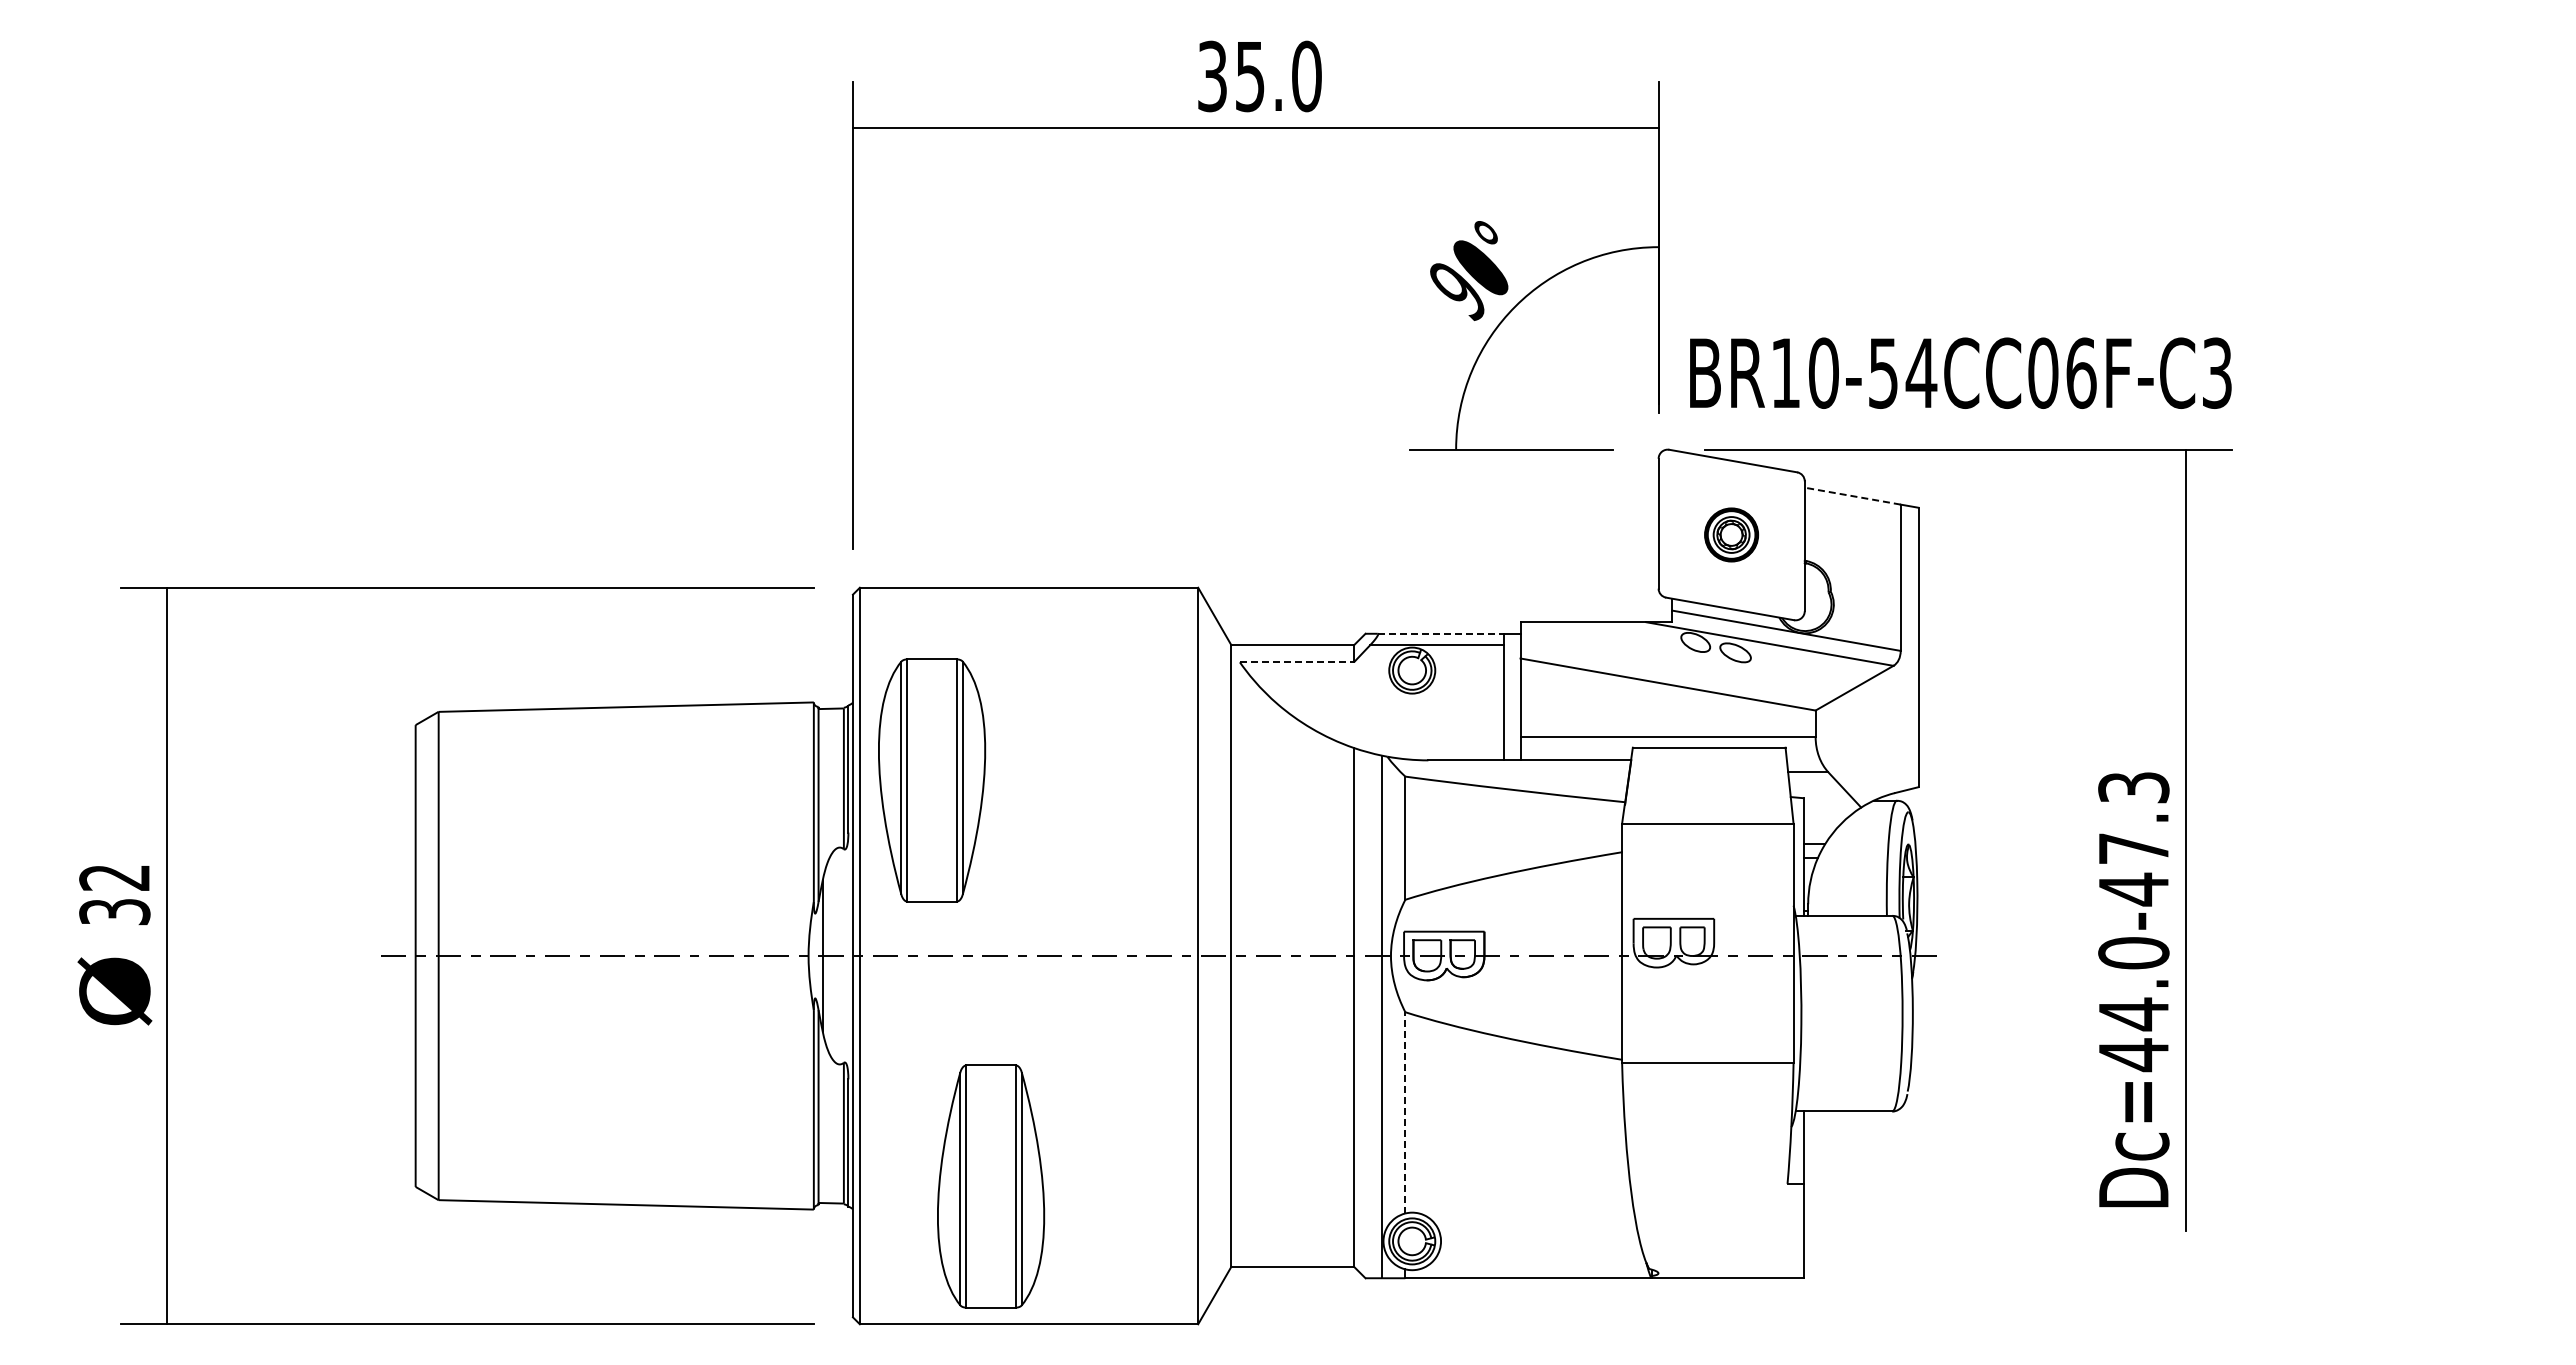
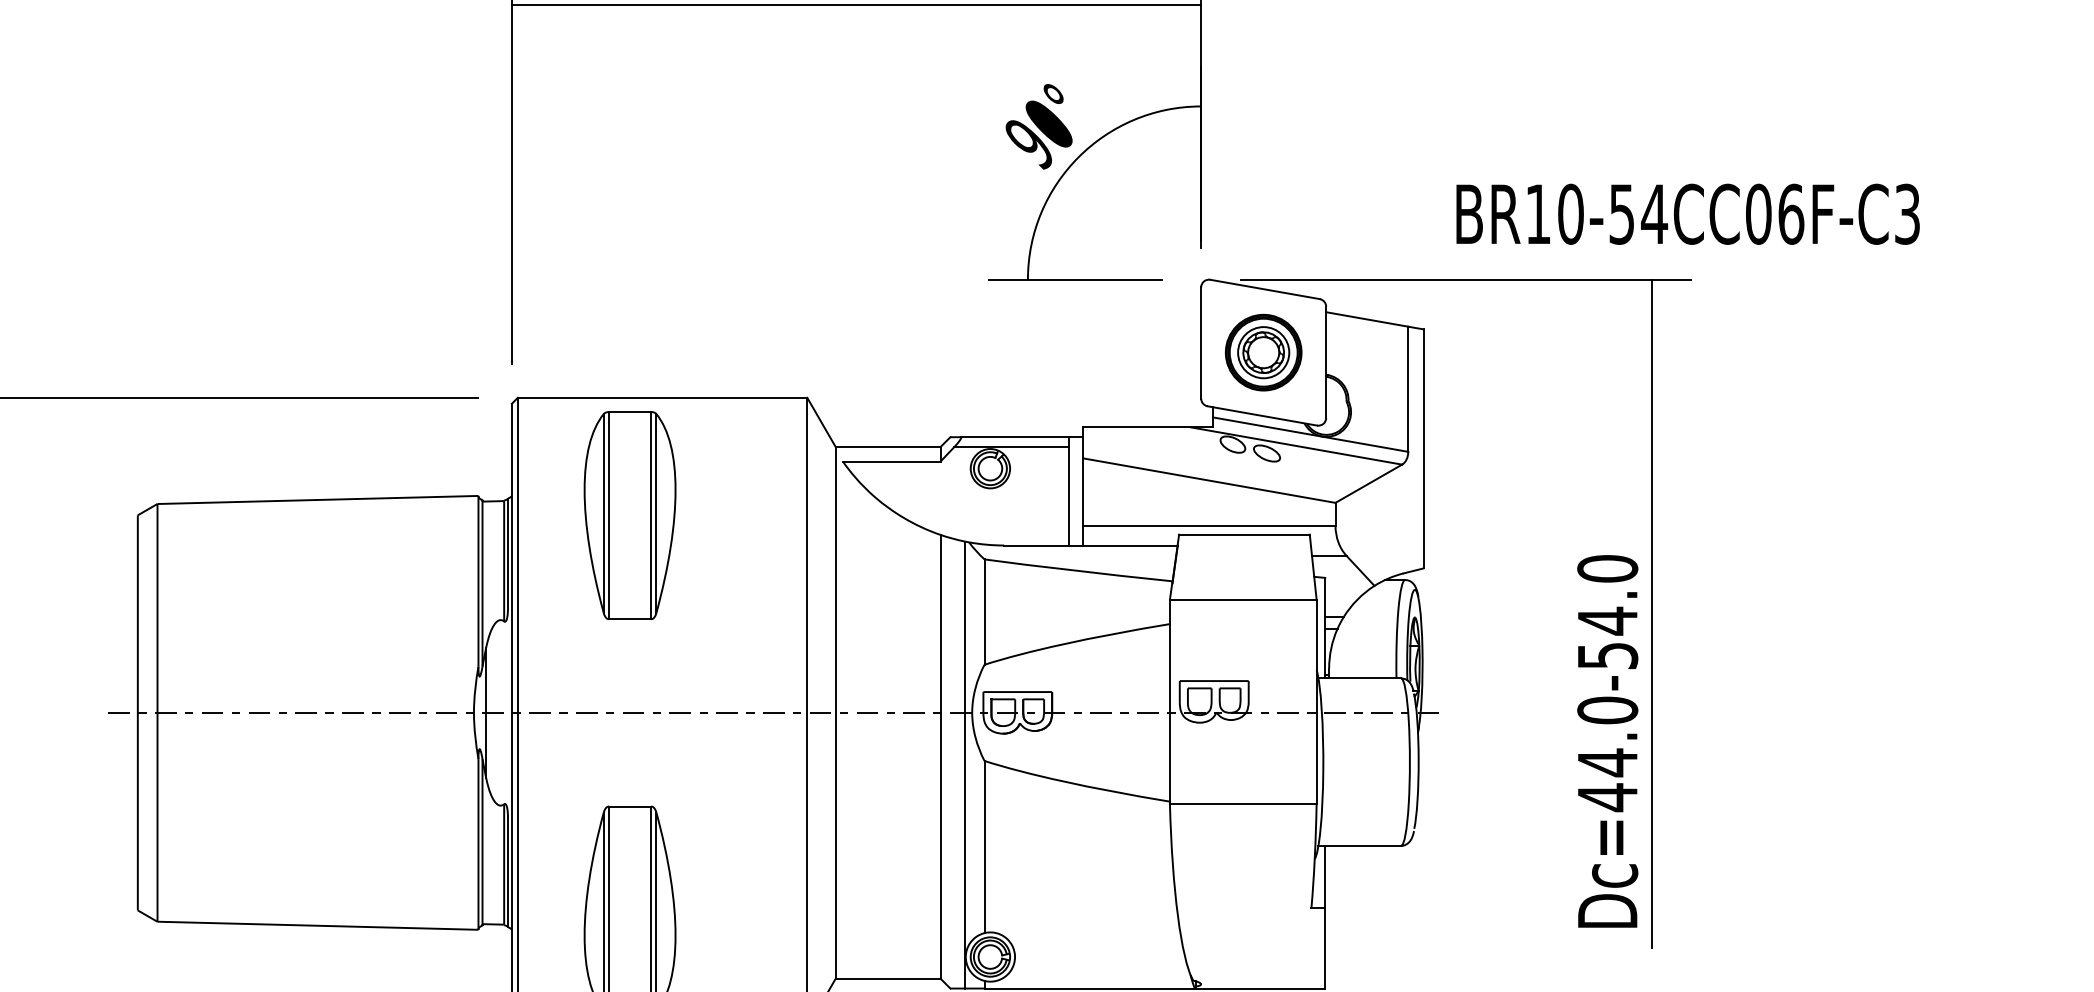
text: (1960, 372) -> (1687, 213), moved
line: (1852, 496) -> (1367, 319), dashed -> solid
part: (1731, 534) -> (1263, 352), size x1.67
line: (1441, 633) -> (1015, 436), dashed -> solid
line: (1297, 662) -> (892, 461), dashed -> solid
part: (932, 780) -> (630, 515), moved
text: (2133, 838) -> (1607, 612), Dc=44.0-47.3 -> Dc=44.0-54.0
line: (1405, 1112) -> (984, 846), dashed -> solid

